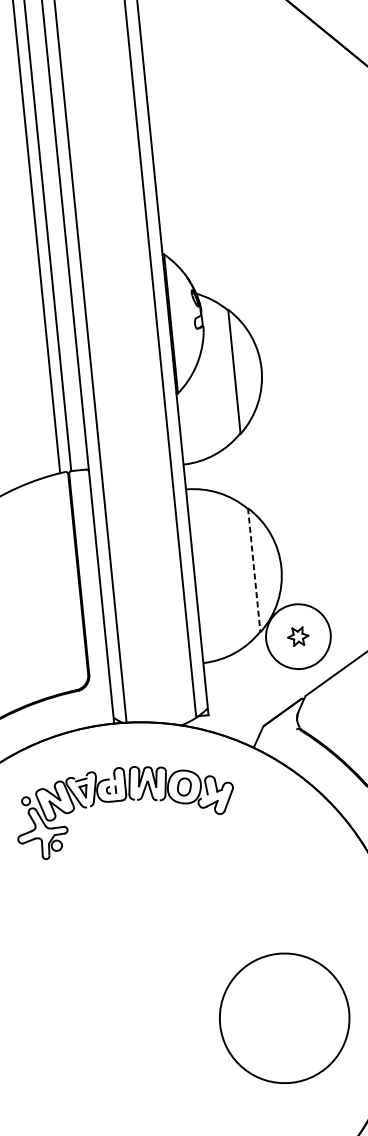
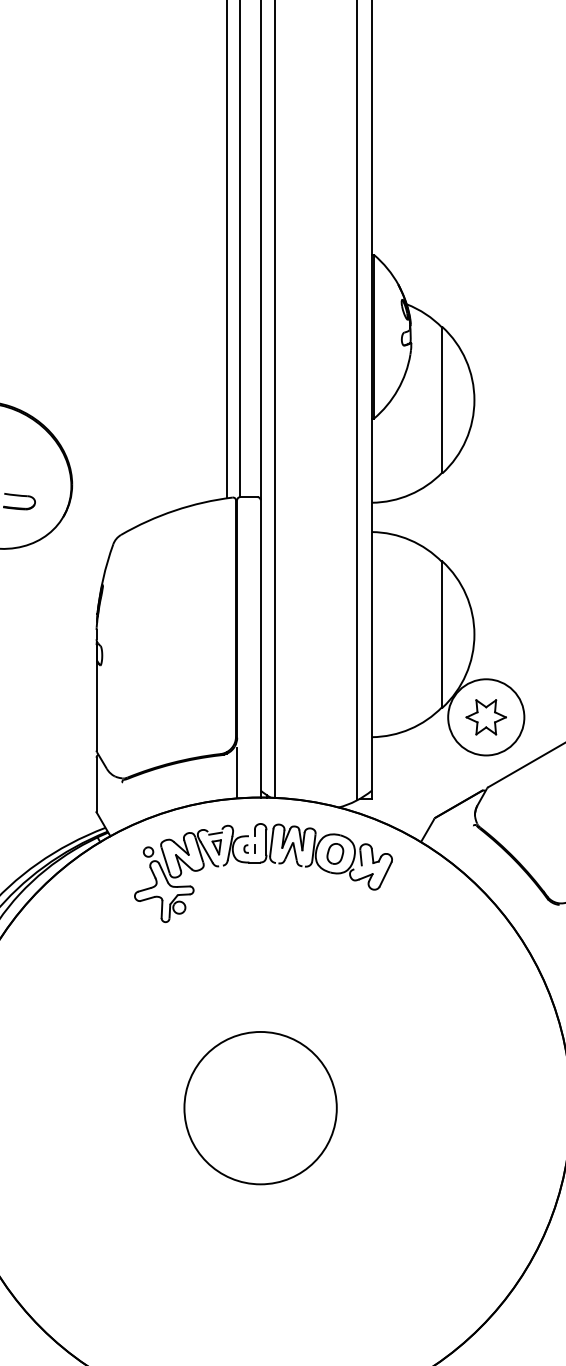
line: (254, 571) -> (442, 635), dashed -> solid
part: (297, 636) -> (485, 717), size x1.67
line: (92, 705) -> (237, 773), added
part: (123, 801) -> (262, 863), moved
circle: (284, 1018) -> (260, 1108), moved

